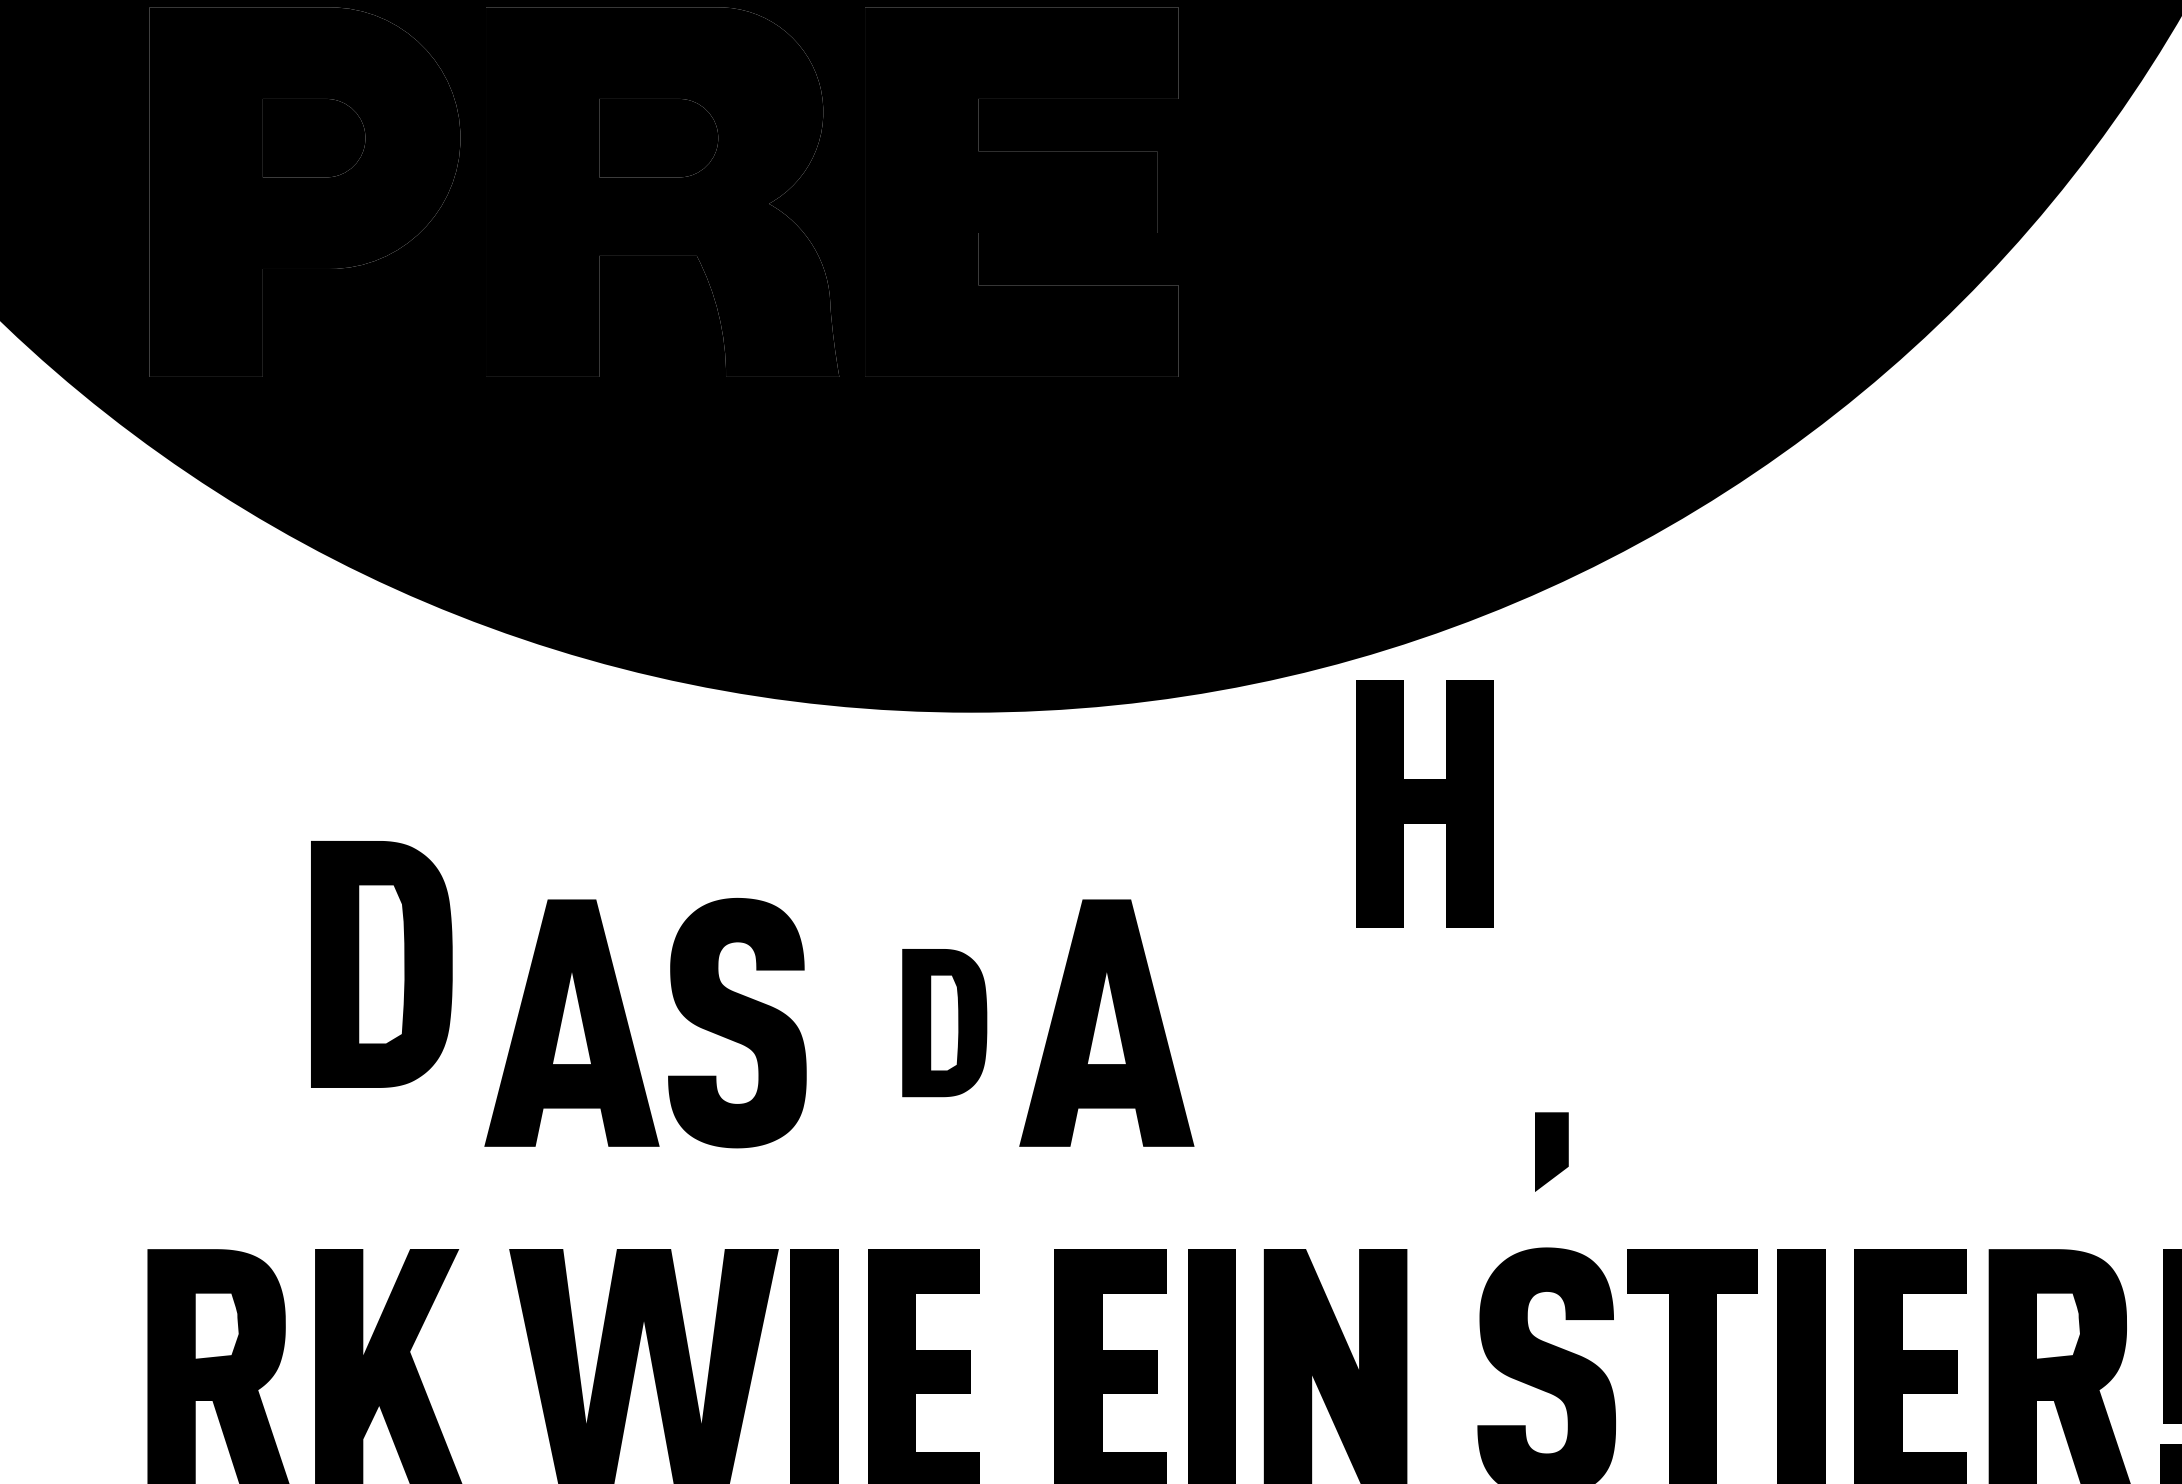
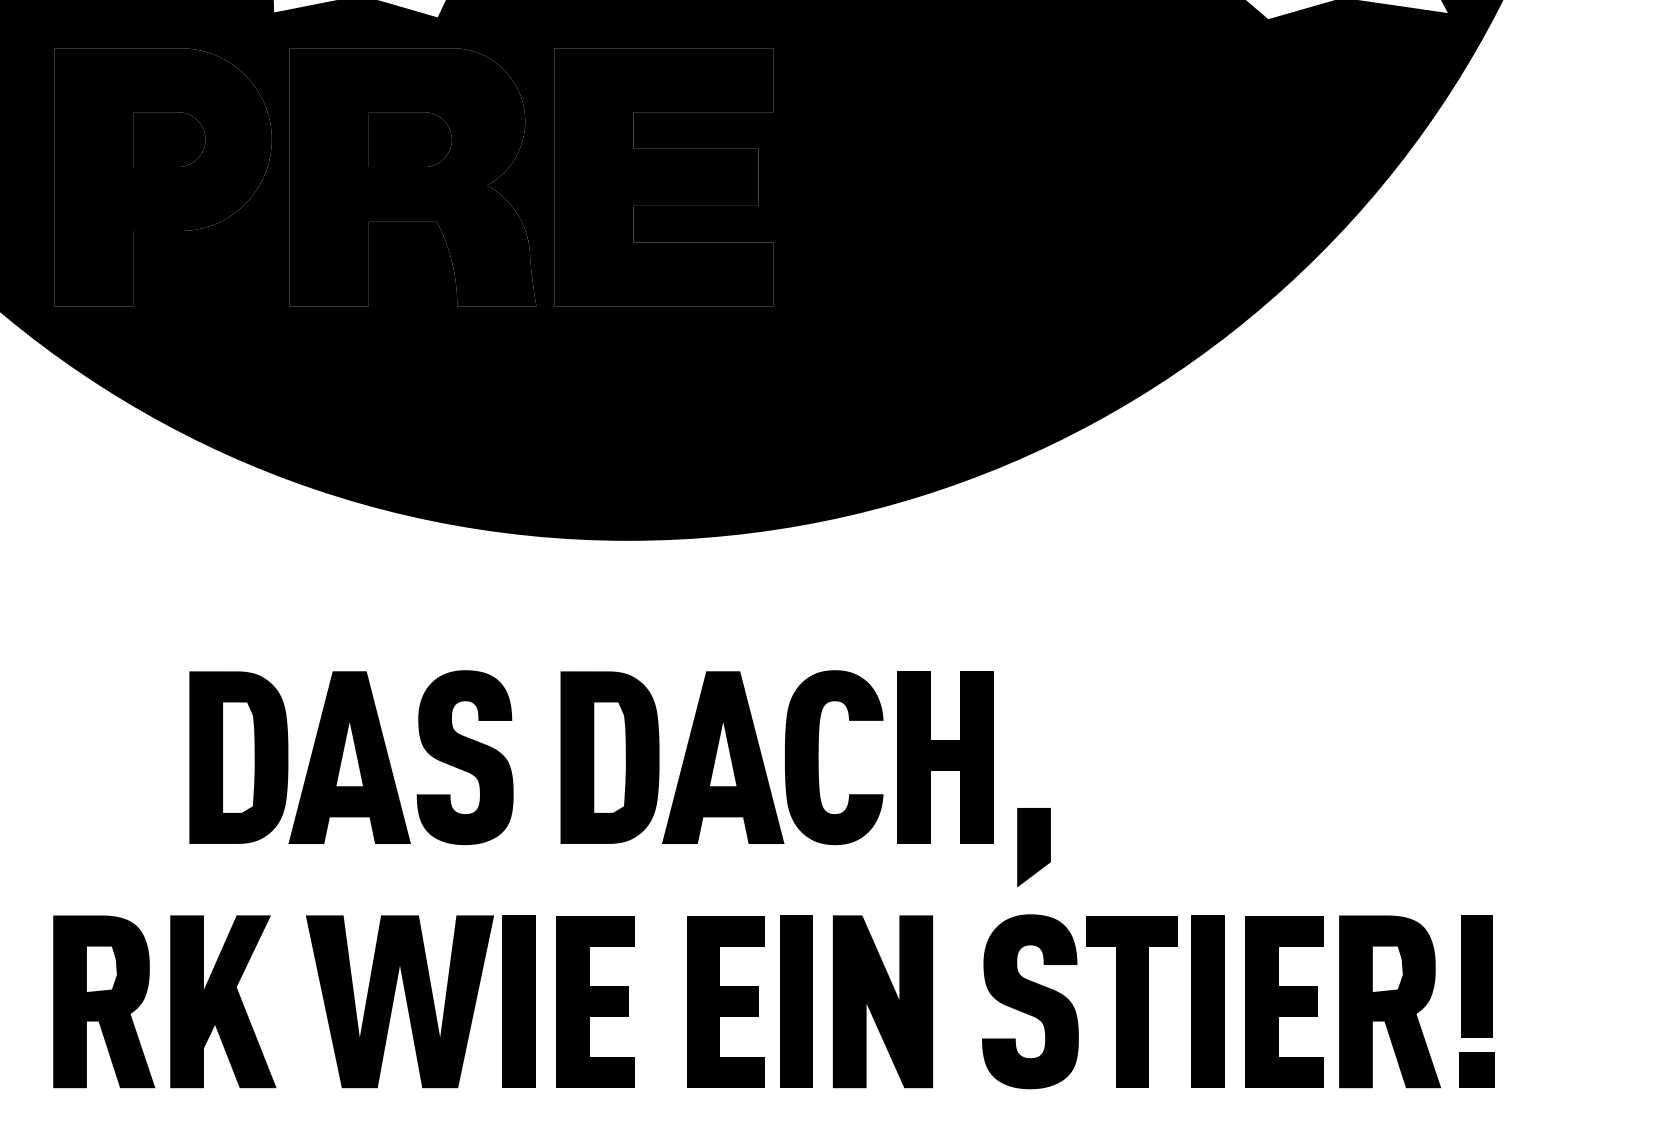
part: (1425, 803) -> (945, 757), moved
part: (381, 964) -> (238, 757), moved
part: (944, 1022) -> (609, 757), size x1.67
fill: (1264, 1022) -> (833, 757), added
part: (1551, 1151) -> (1033, 847), size x1.43

